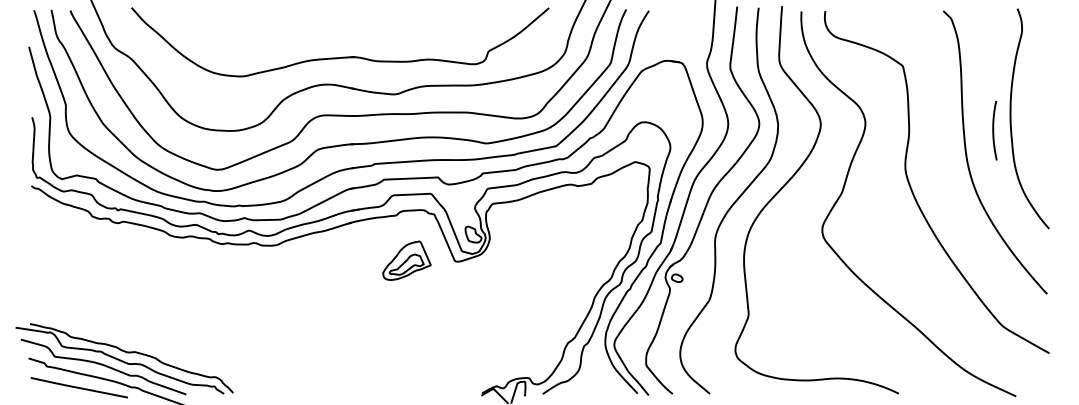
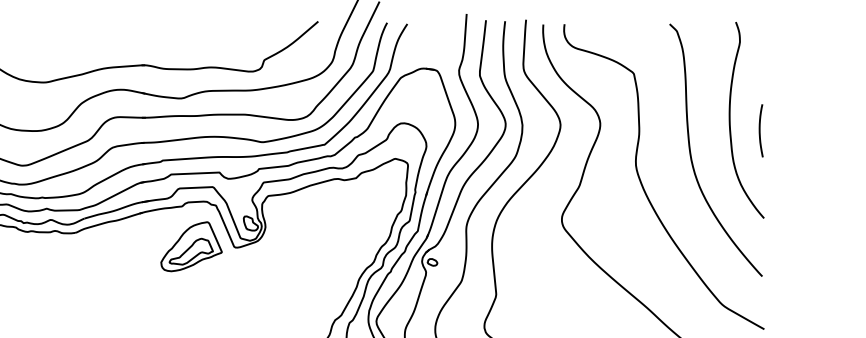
curve: (994, 130) -> (760, 130), moved
part: (406, 260) -> (191, 246), size x1.43

